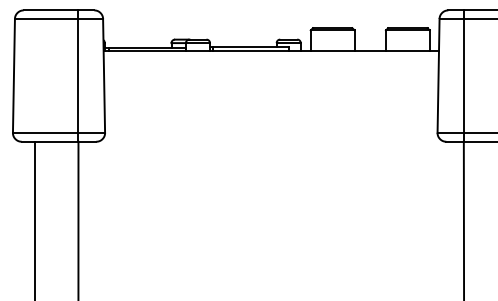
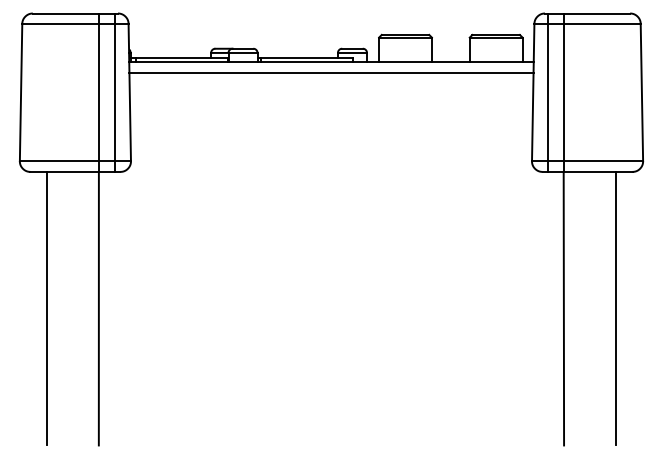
line: (271, 59) -> (331, 72), added
line: (92, 75) -> (115, 92), added
line: (450, 75) -> (547, 92), added

